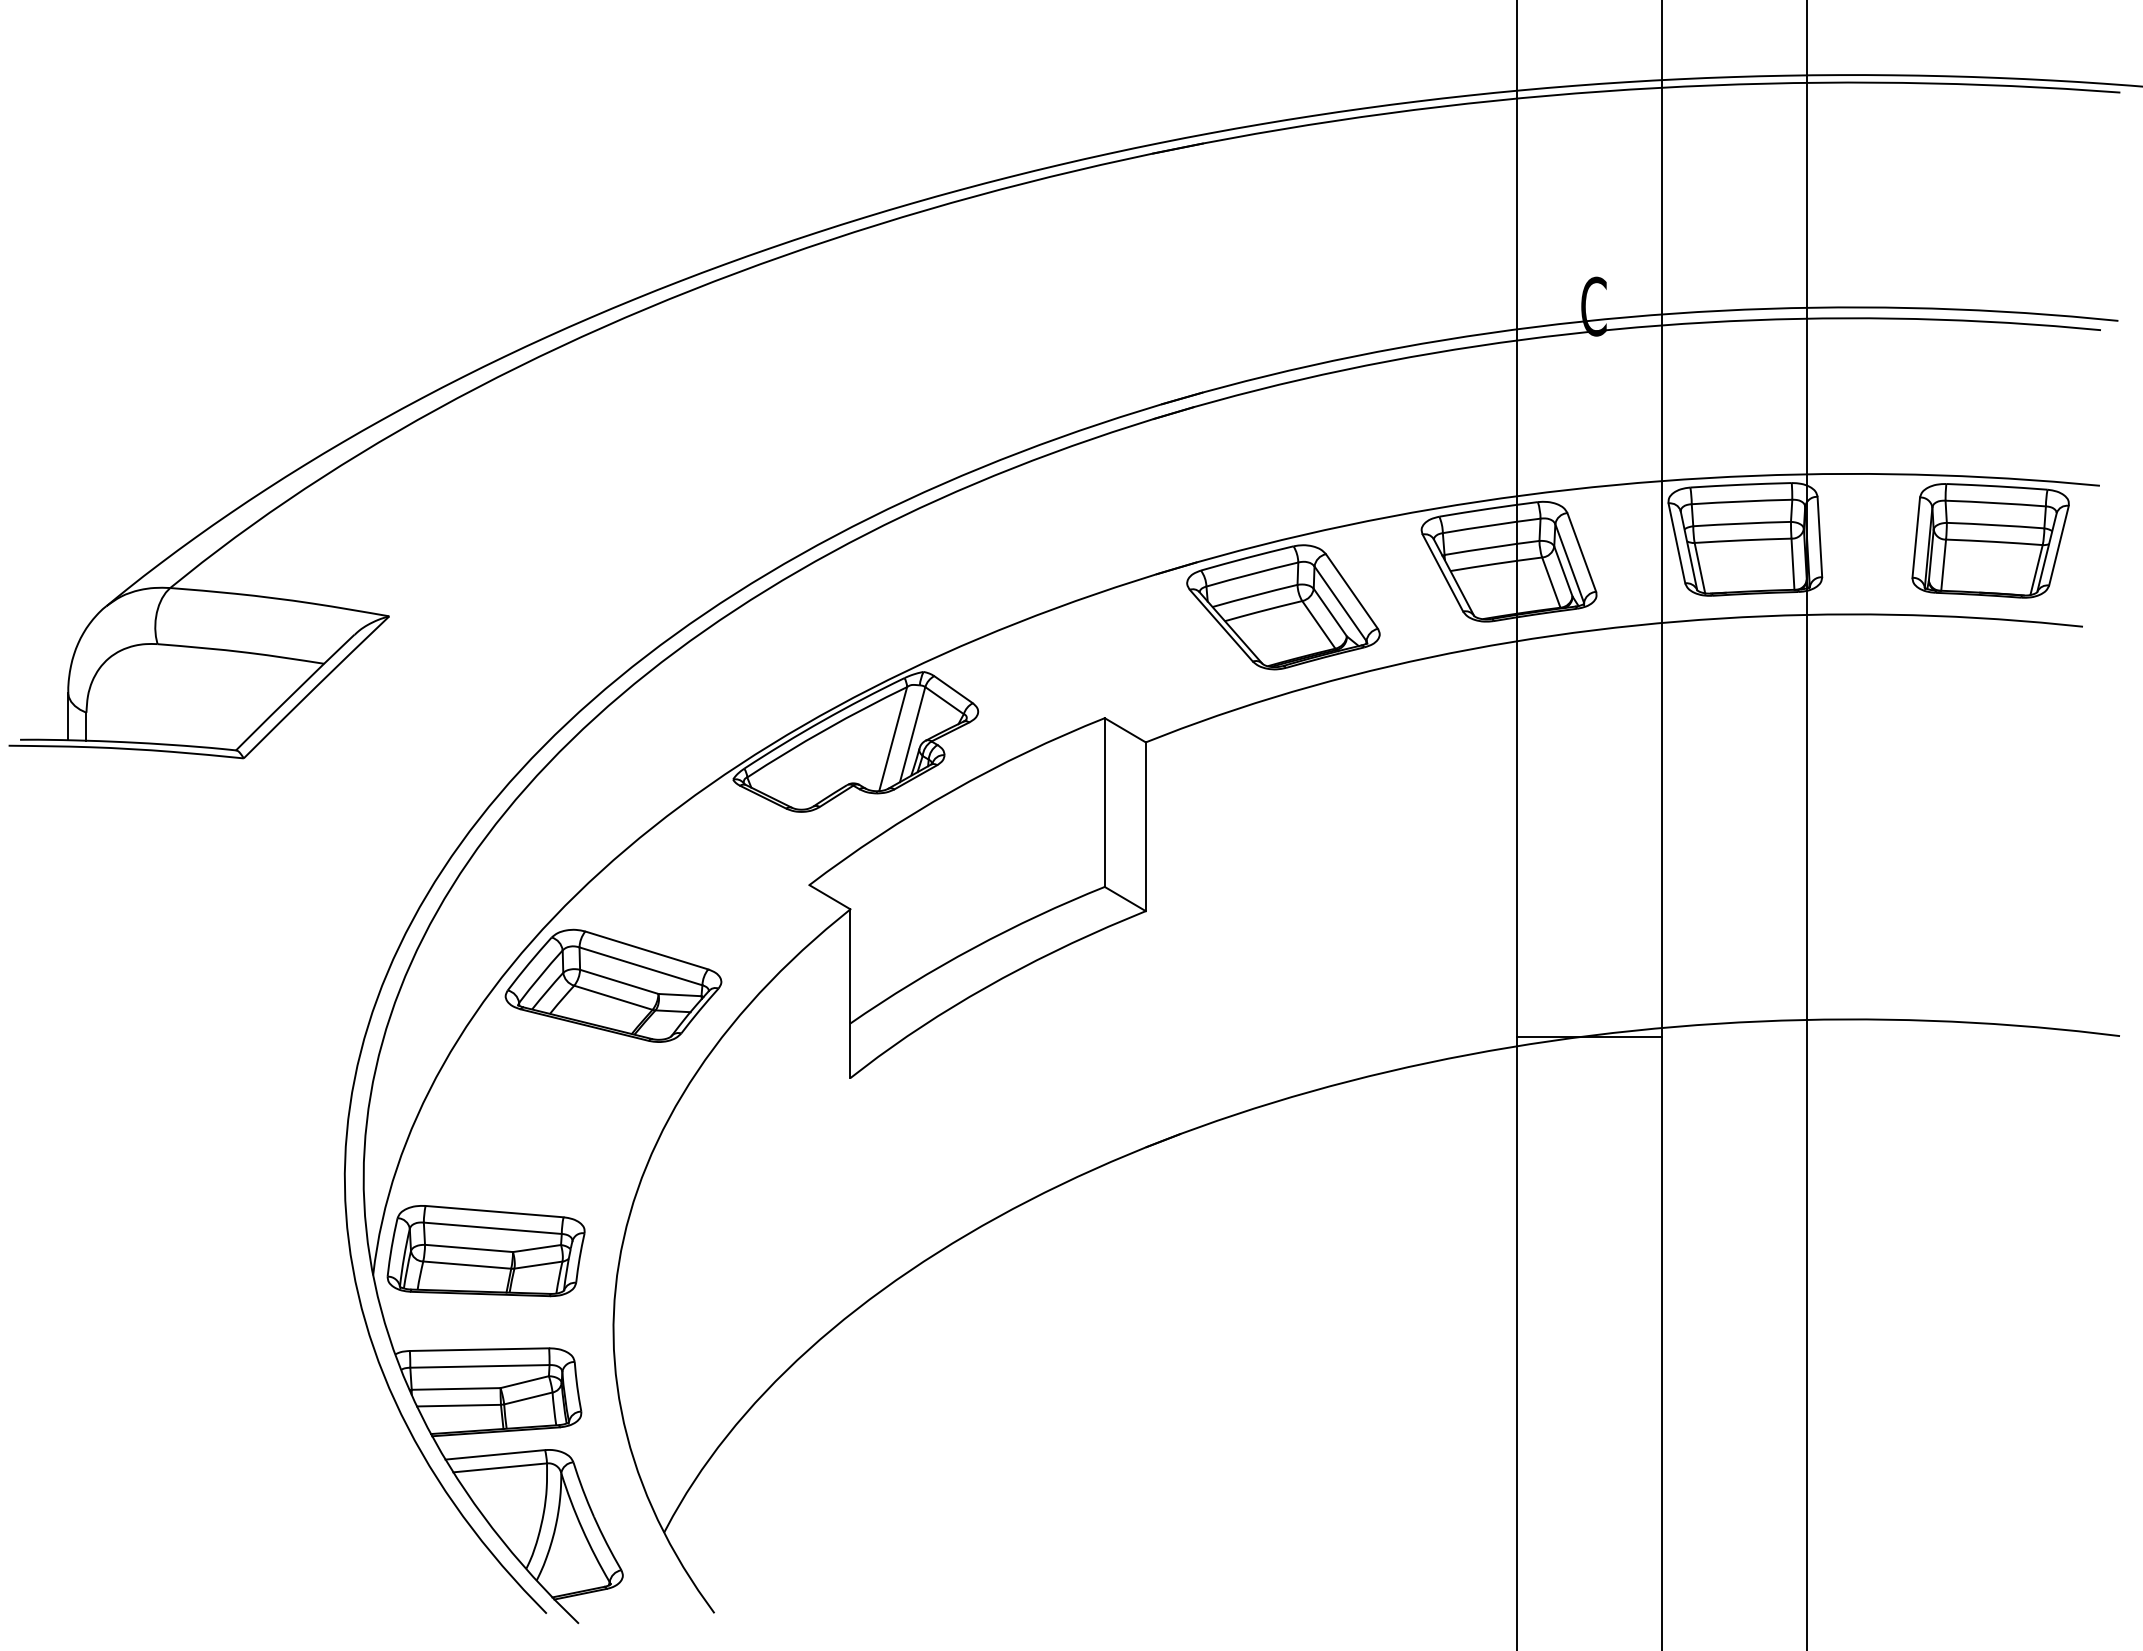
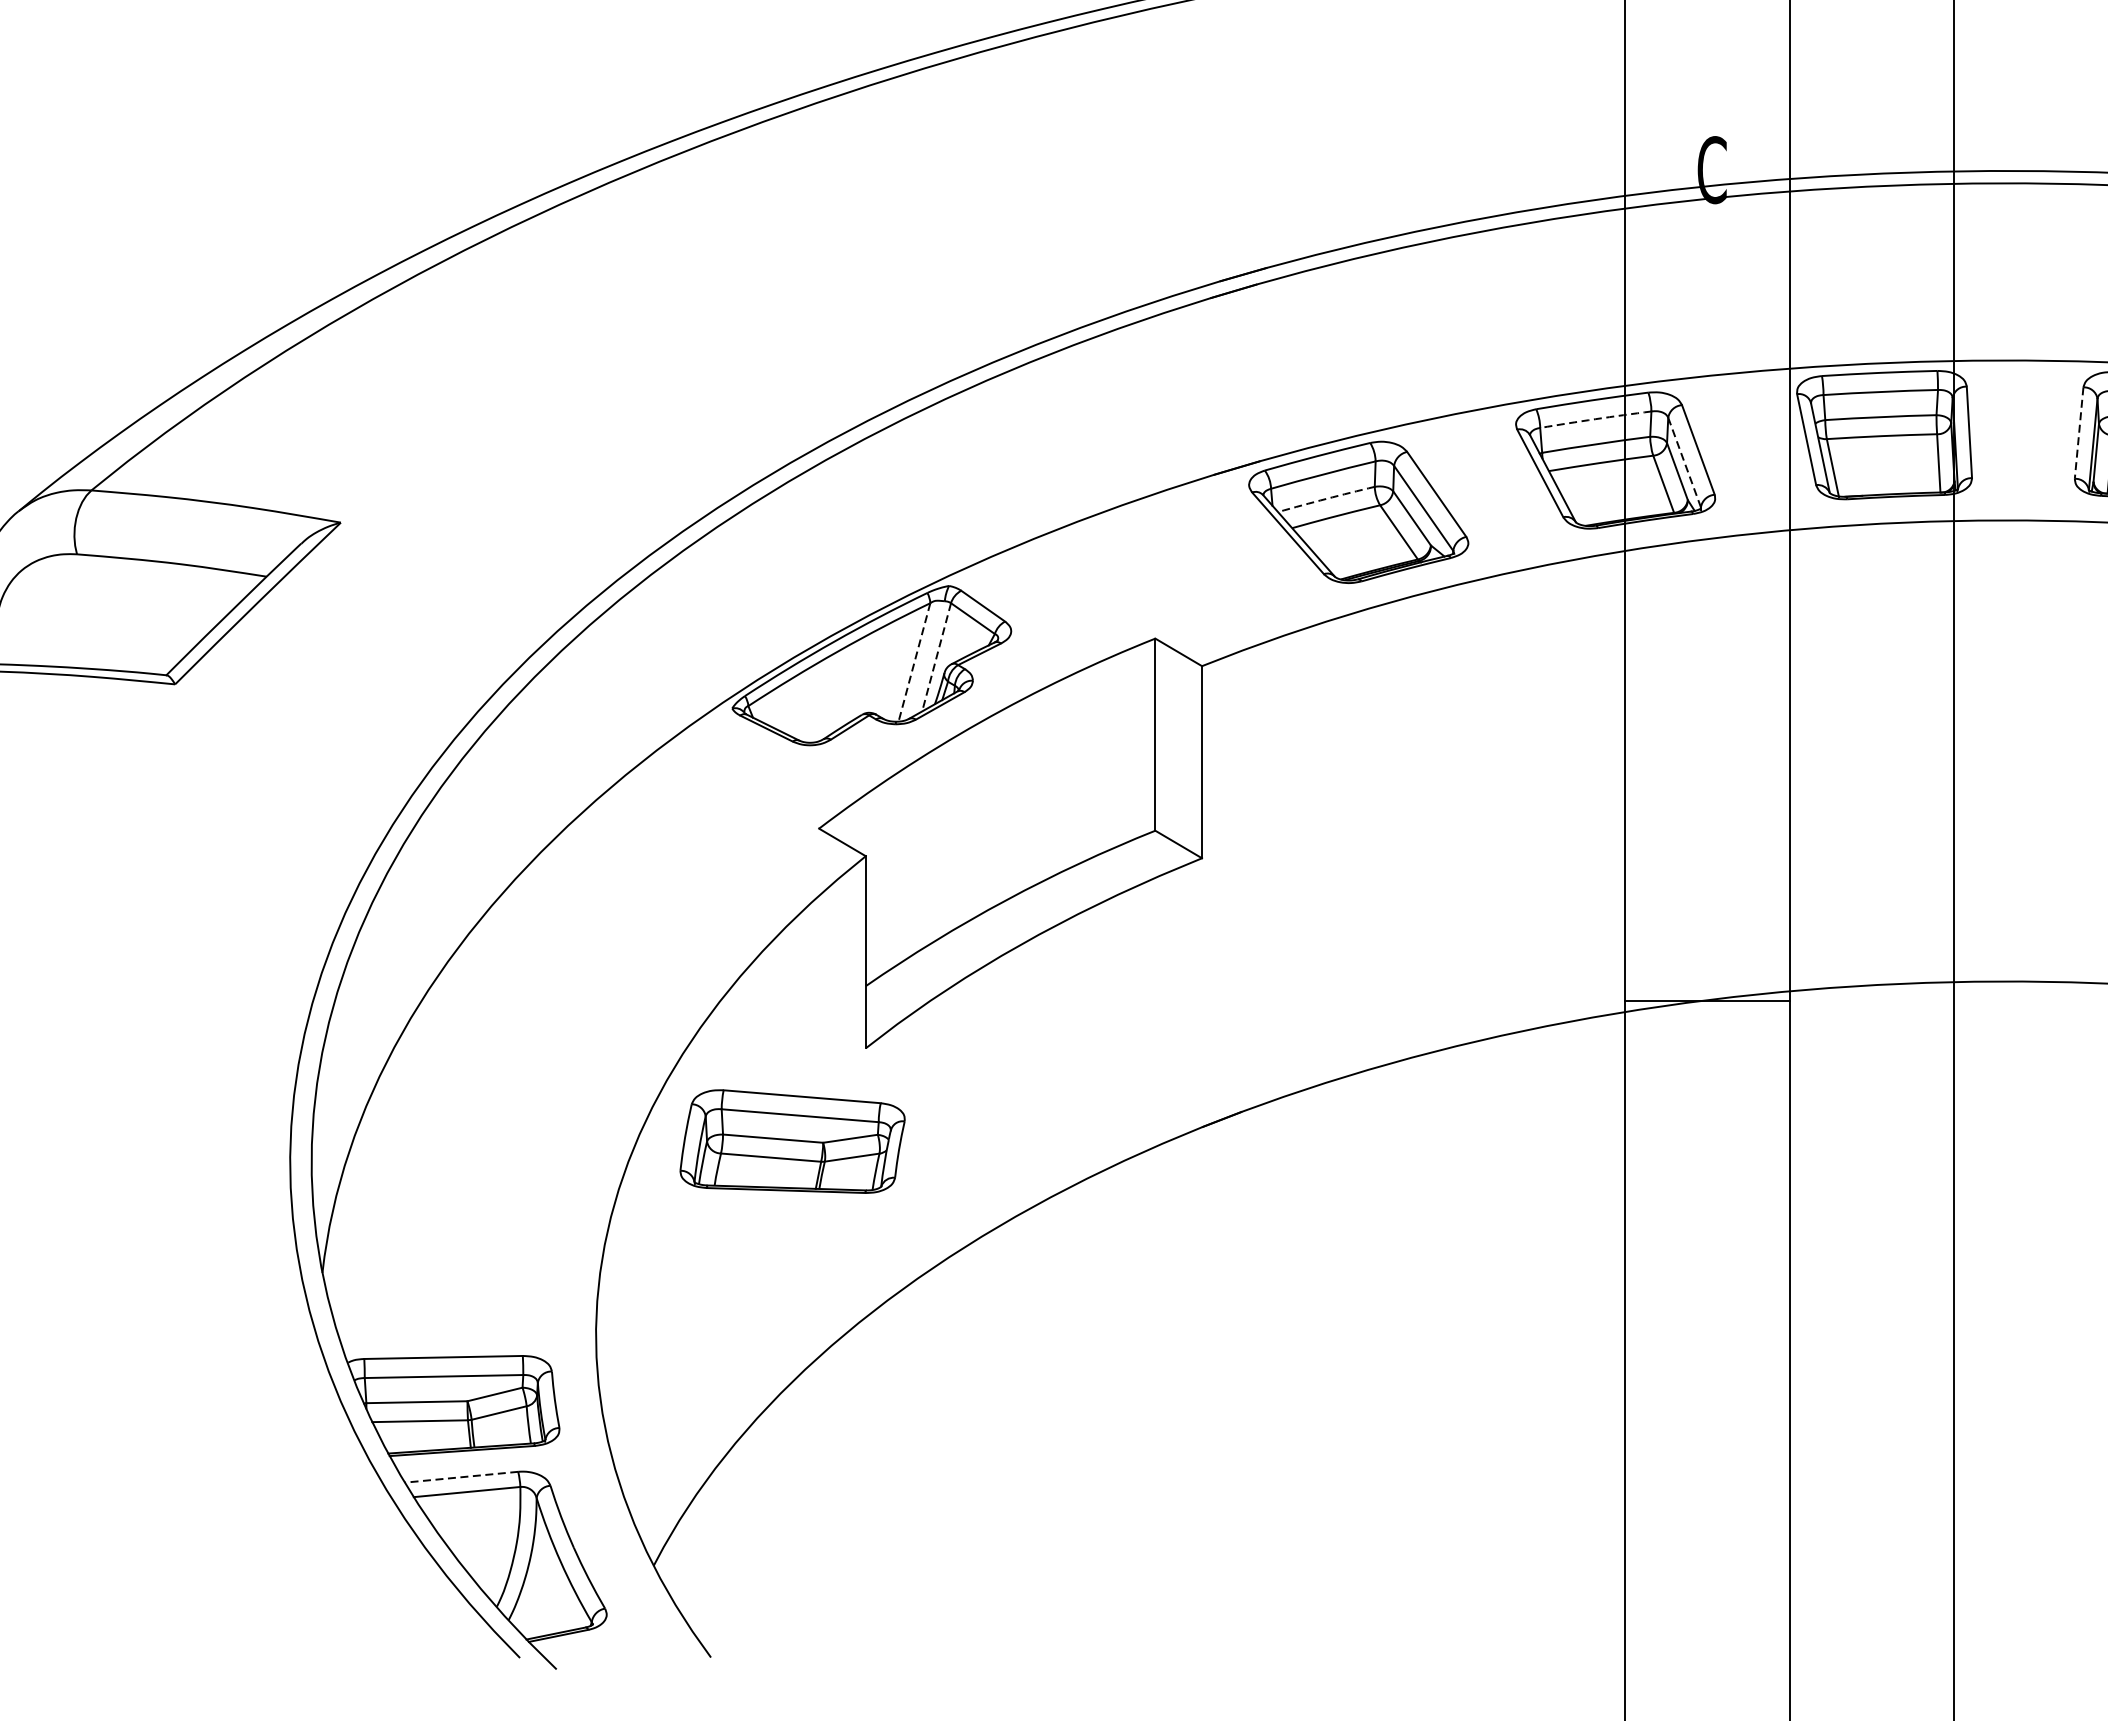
arc: (1491, 525) -> (1595, 419), solid -> dashed
line: (1916, 538) -> (2079, 434), solid -> dashed
line: (1569, 563) -> (1684, 462), solid -> dashed
arc: (1254, 595) -> (1325, 498), solid -> dashed
line: (912, 735) -> (936, 658), solid -> dashed
line: (893, 739) -> (914, 662), solid -> dashed
part: (613, 985) -> (596, 942), removed
part: (485, 1251) -> (791, 1142), moved
line: (494, 1454) -> (460, 1476), solid -> dashed

